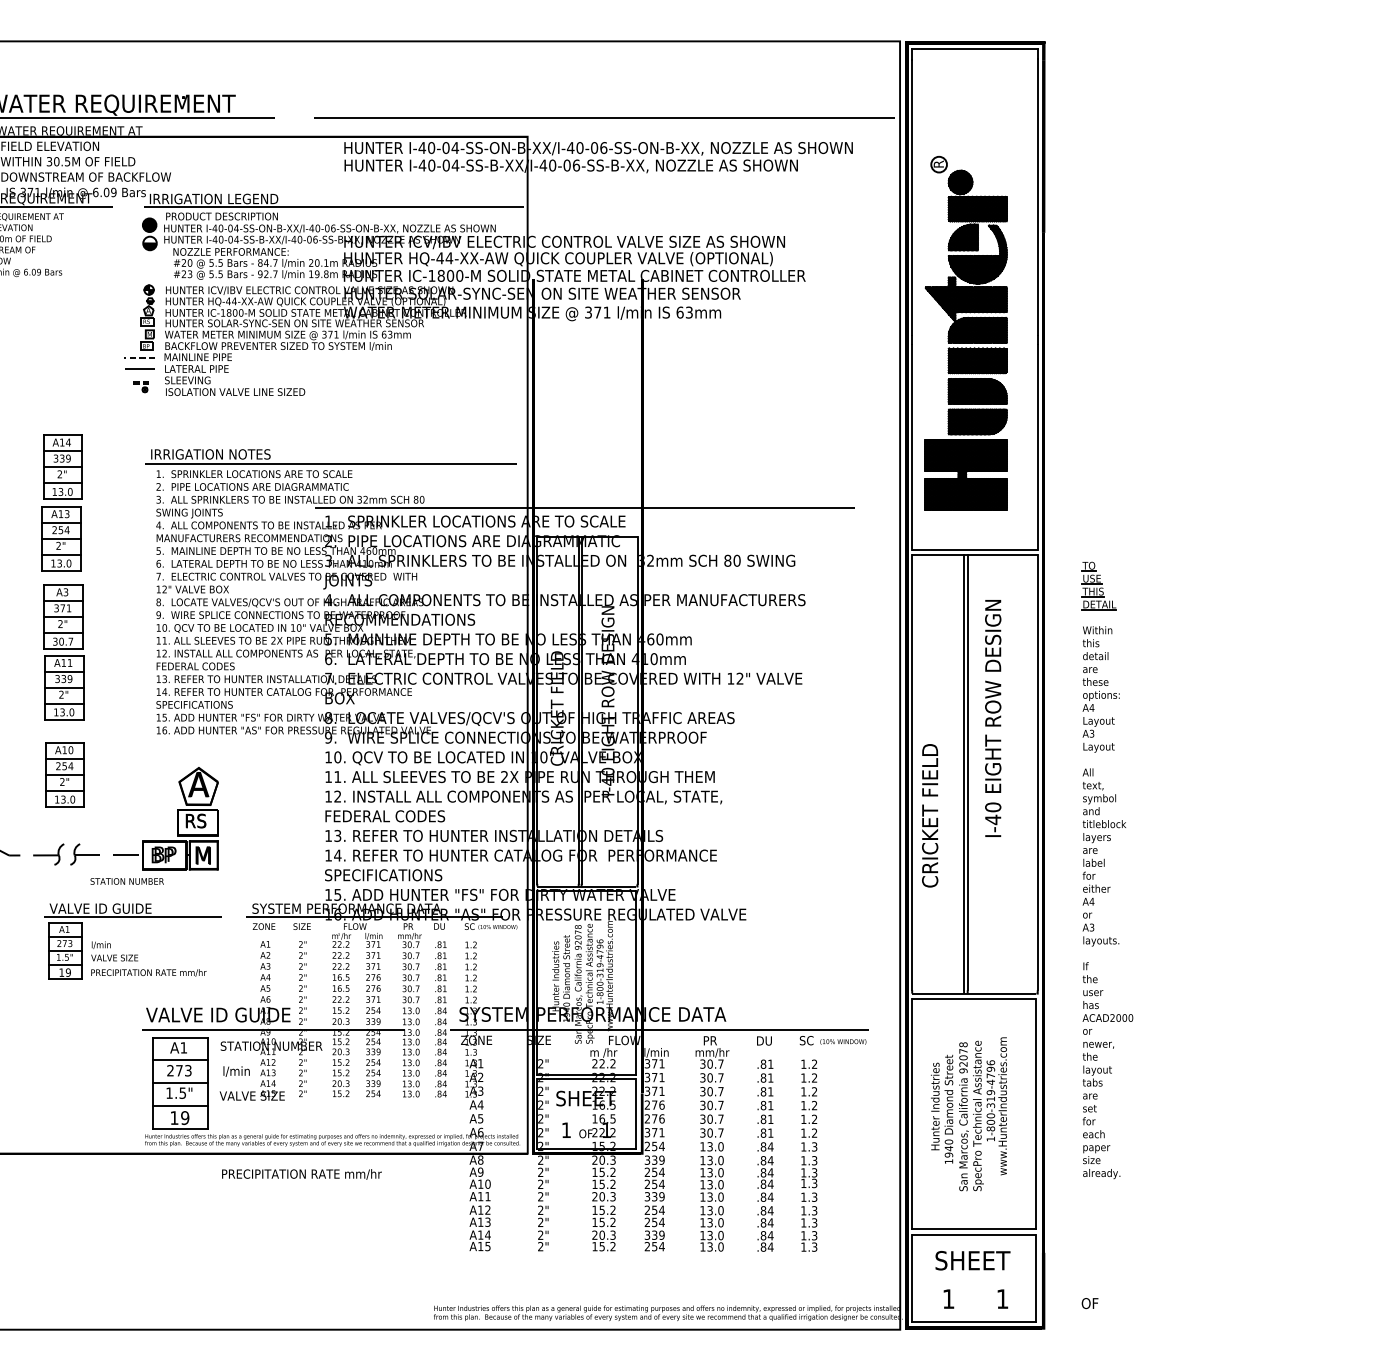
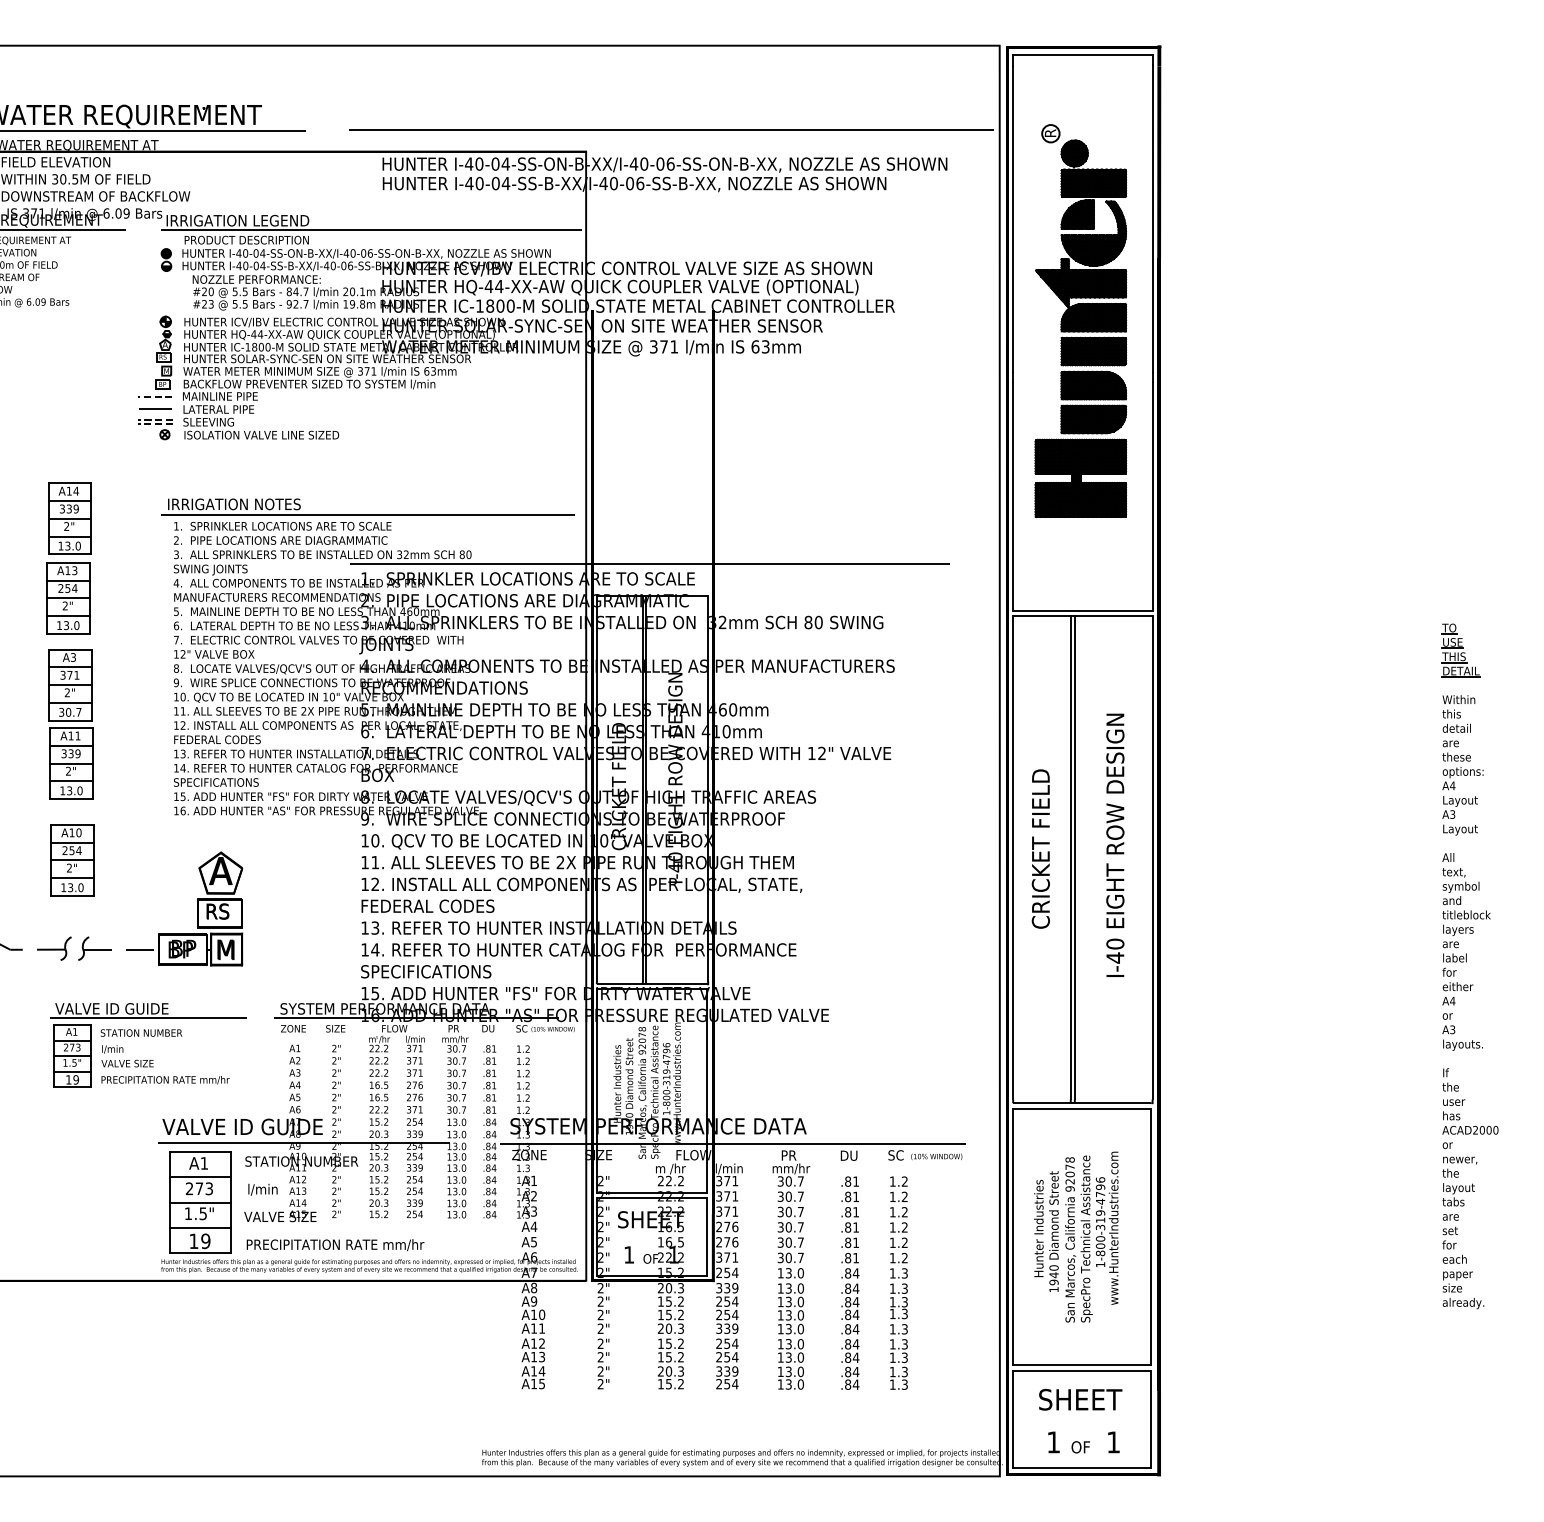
part: (149, 234) -> (166, 260), size x0.62
part: (965, 332) -> (1080, 320), moved
part: (139, 386) -> (155, 428), size x1.67
text: (993, 718) -> (1115, 845), moved
text: (930, 815) -> (1041, 848), moved
part: (1107, 870) -> (1469, 966), moved
text: (126, 881) -> (140, 1033), moved
text: (301, 1174) -> (335, 1245), moved
text: (1089, 1303) -> (1080, 1447), moved

